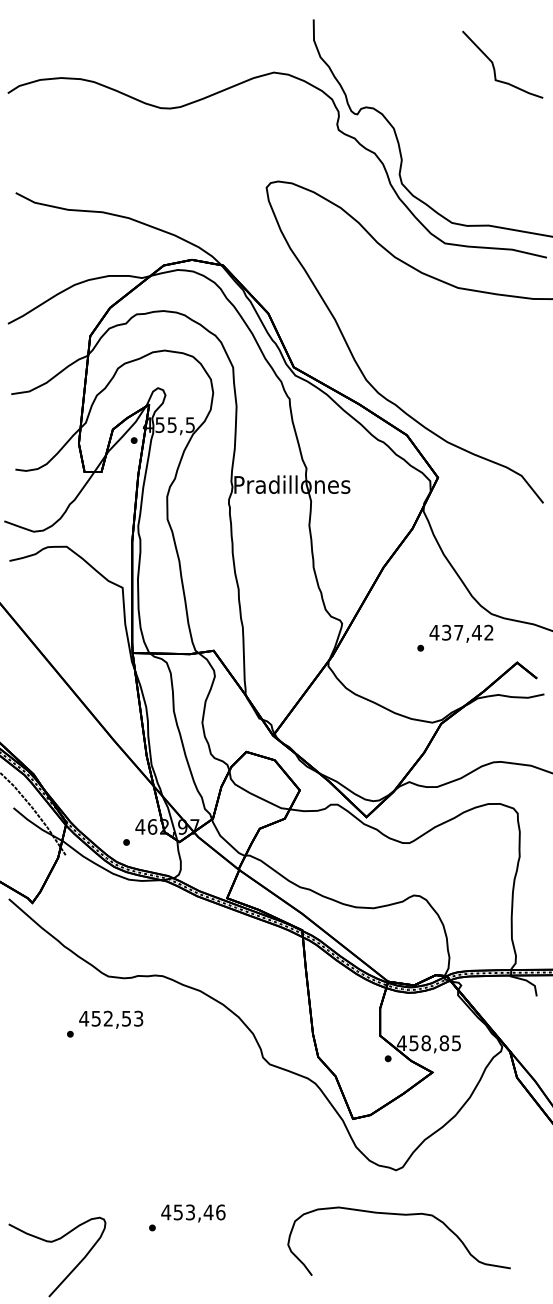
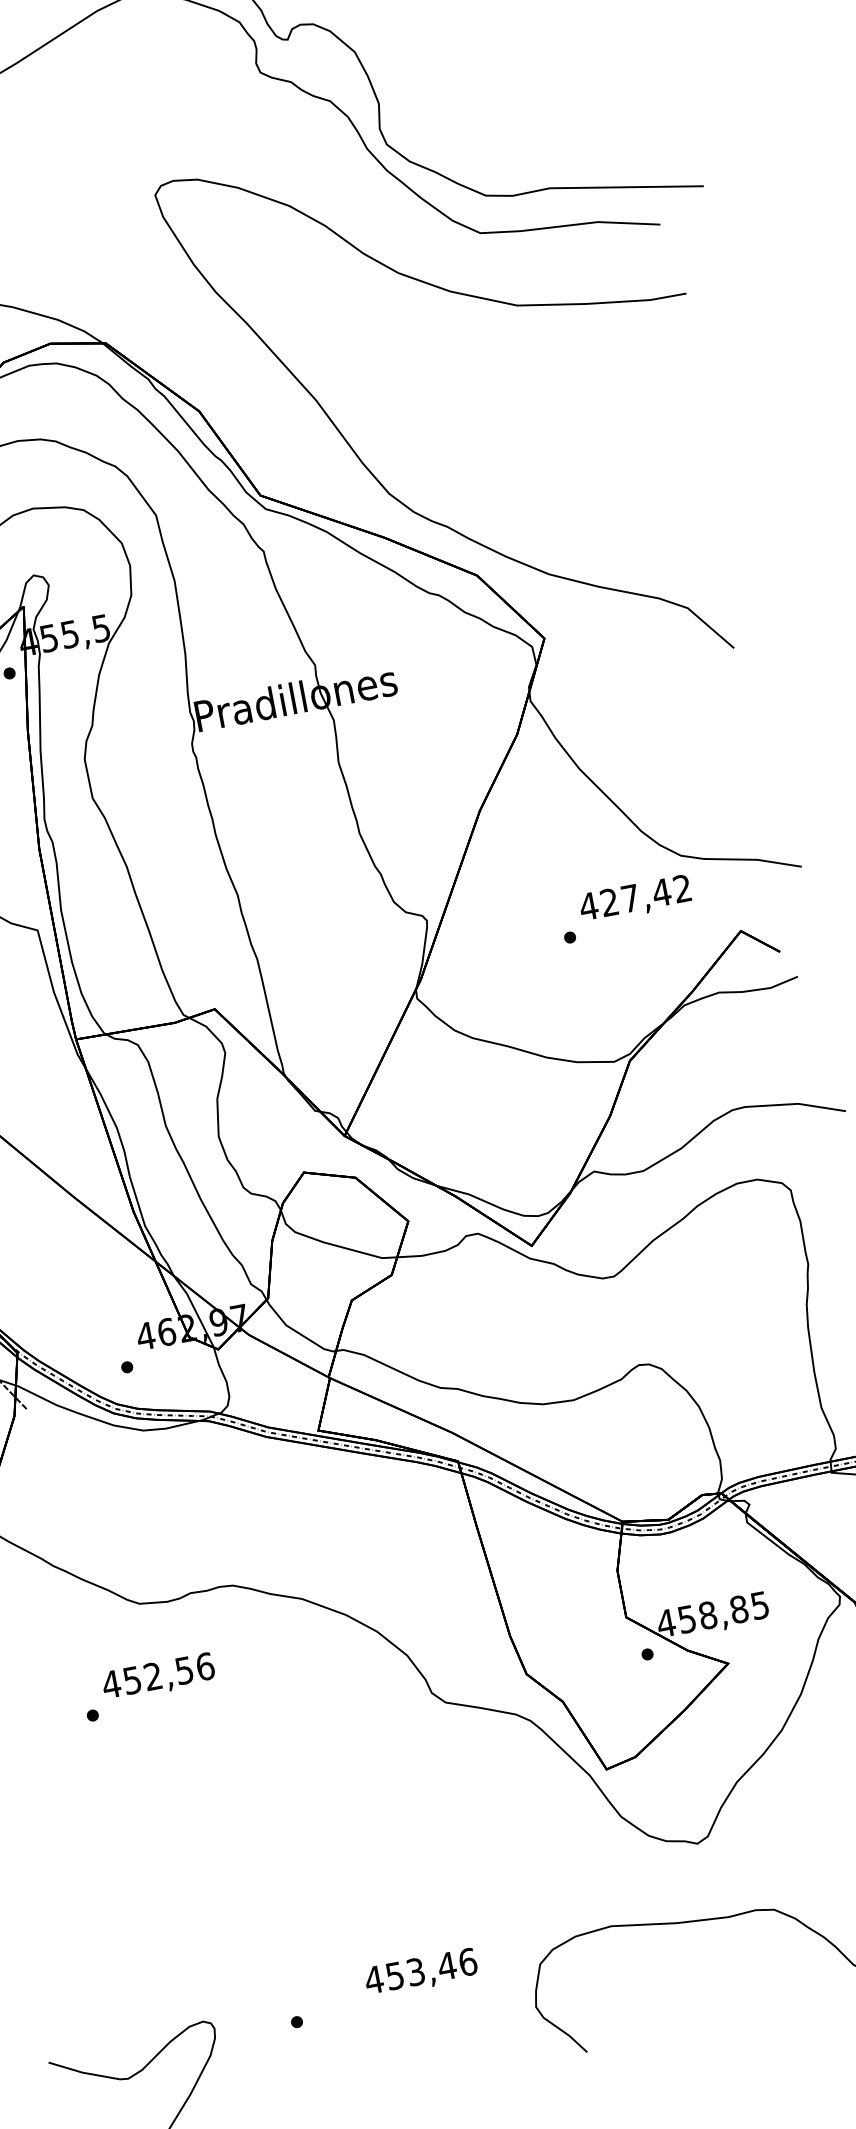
text: (446, 632) -> (609, 902), 437,42 -> 427,42
text: (138, 1018) -> (204, 1666), 452,53 -> 452,56
text: (193, 1213) -> (421, 1972), moved

